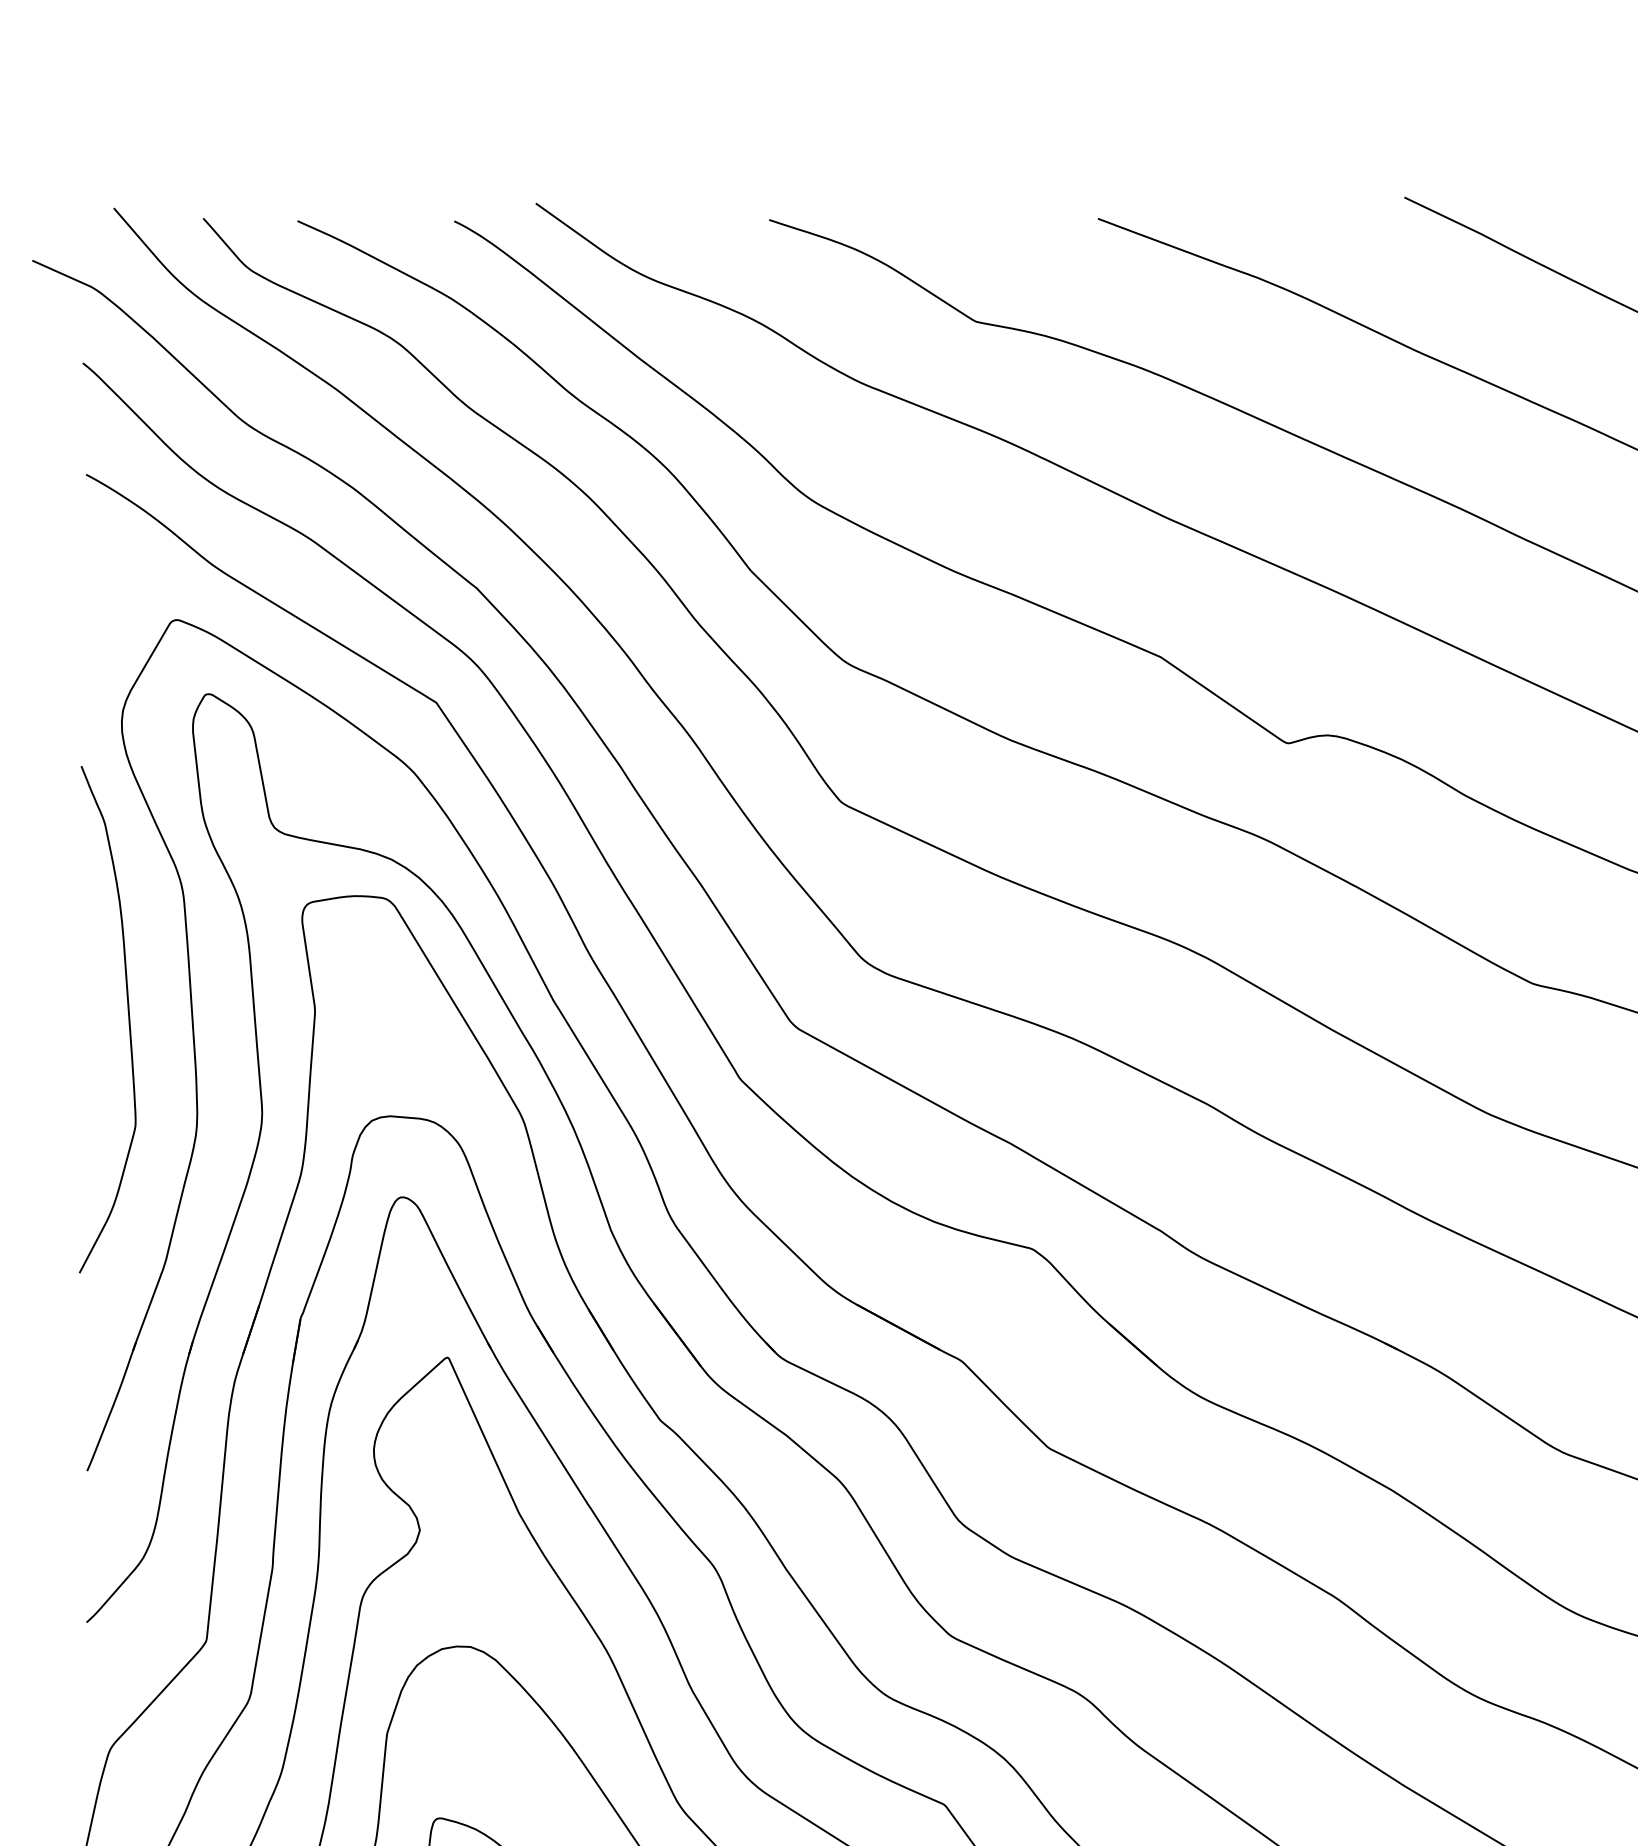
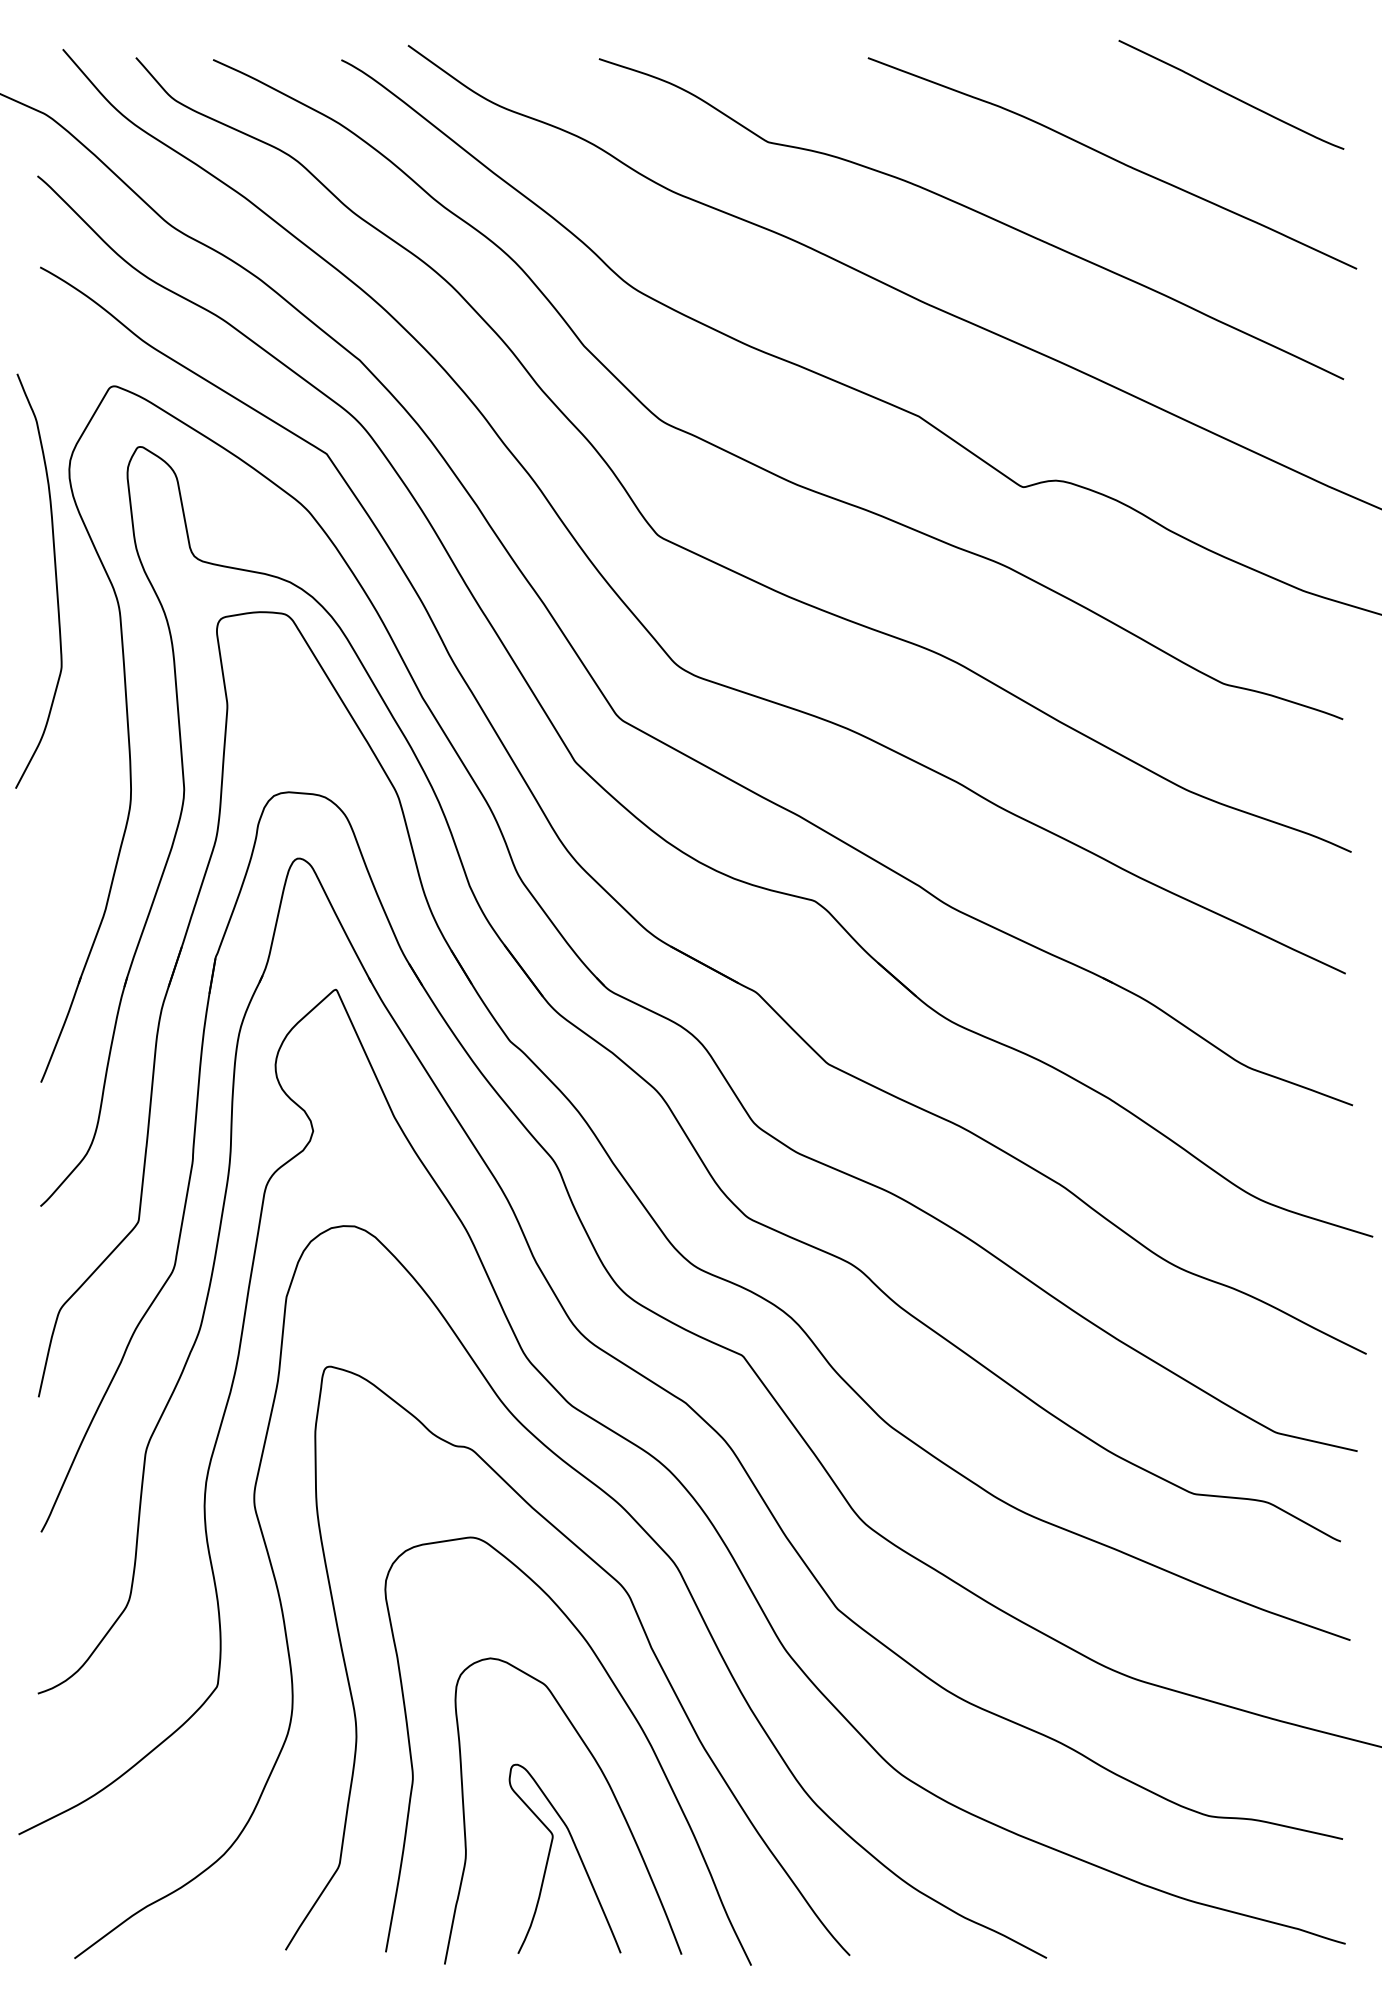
curve: (128, 1018) -> (55, 580), moved

